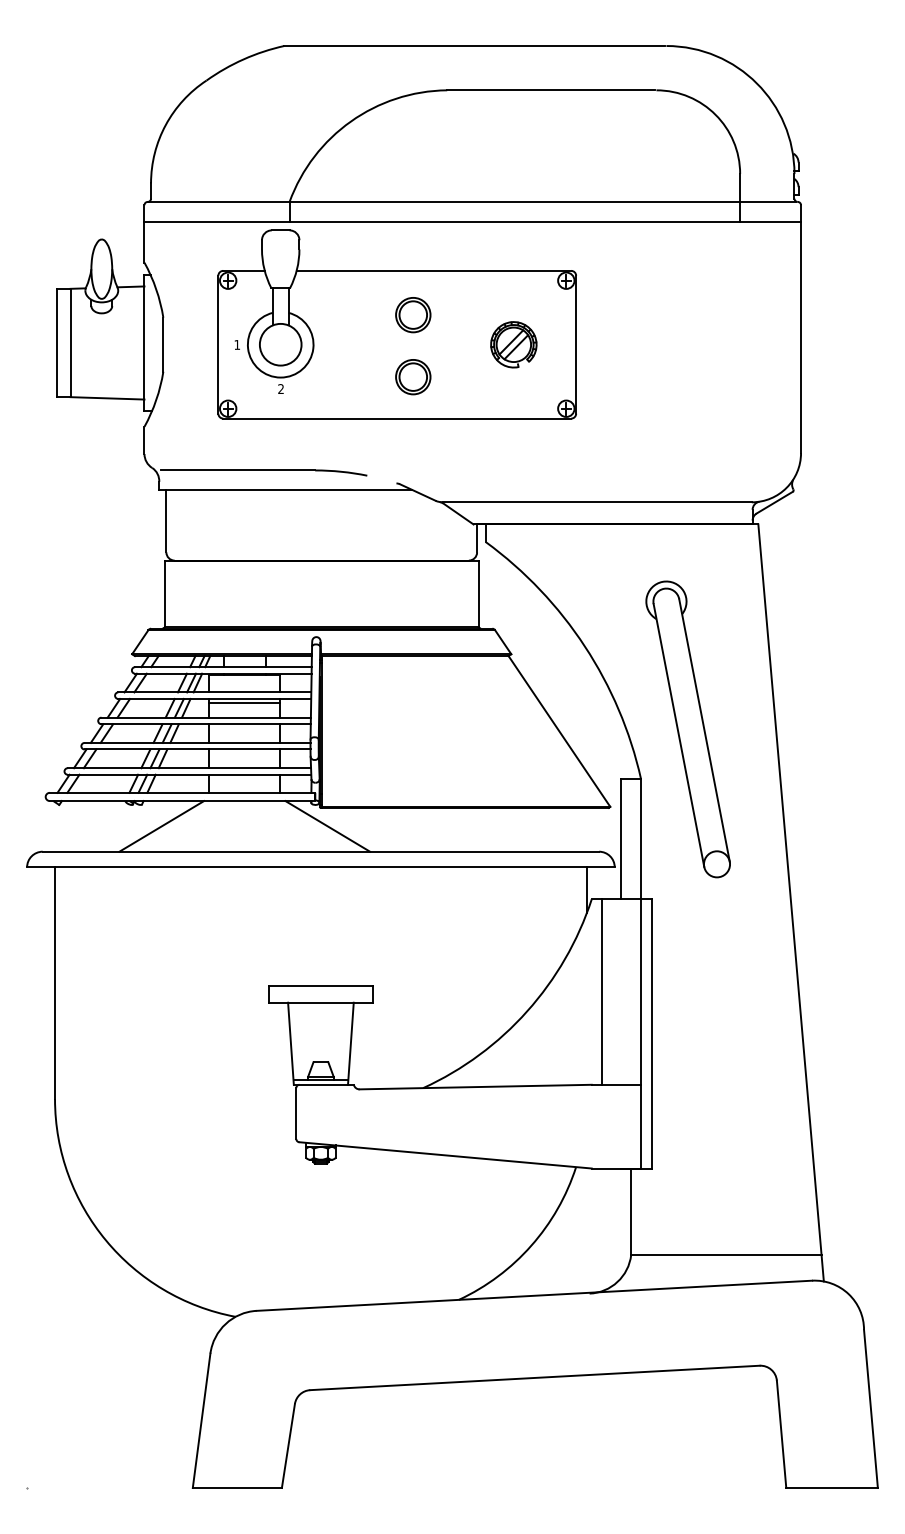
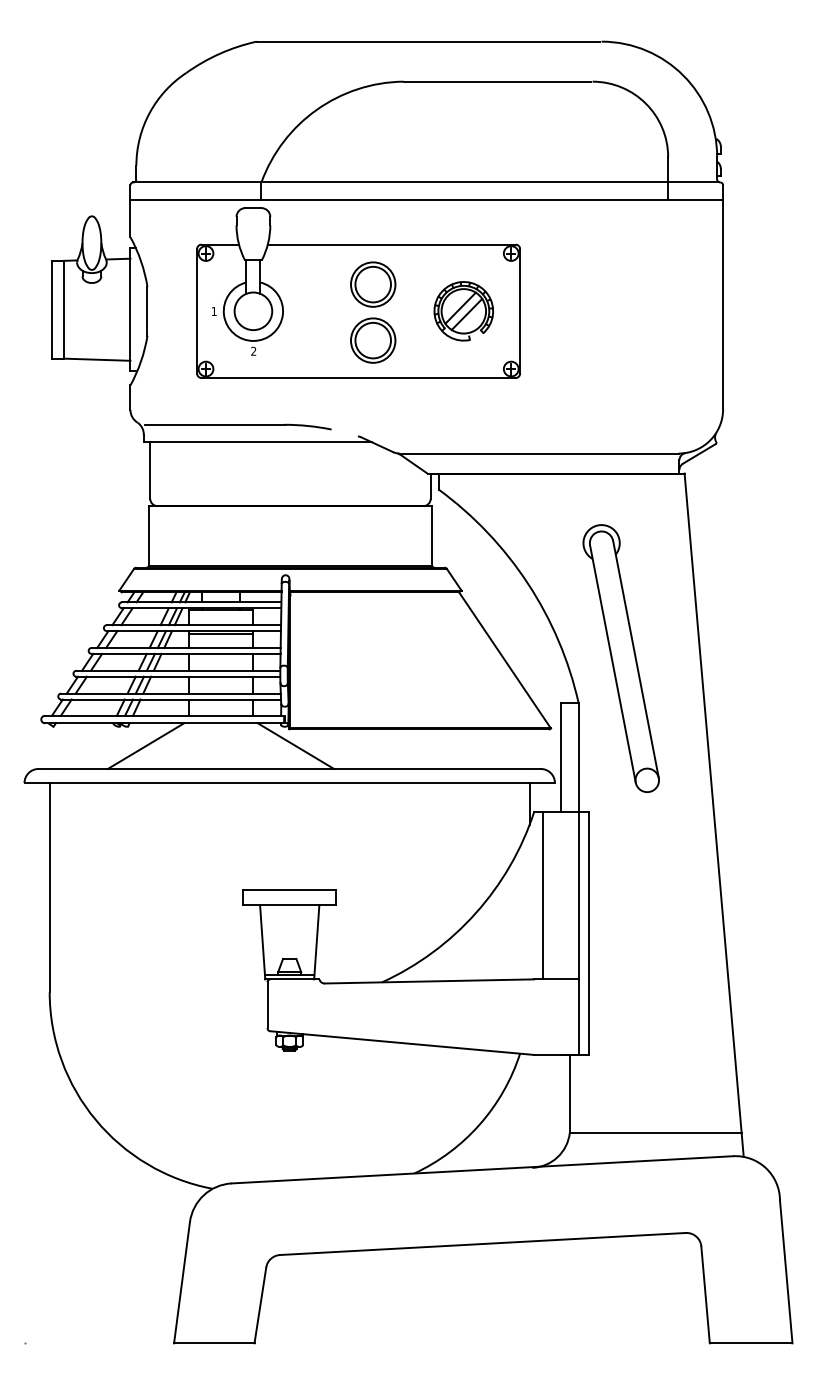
part: (412, 314) -> (372, 284), size x1.43
part: (513, 344) -> (463, 311), size x1.43
part: (412, 376) -> (372, 339), size x1.43

